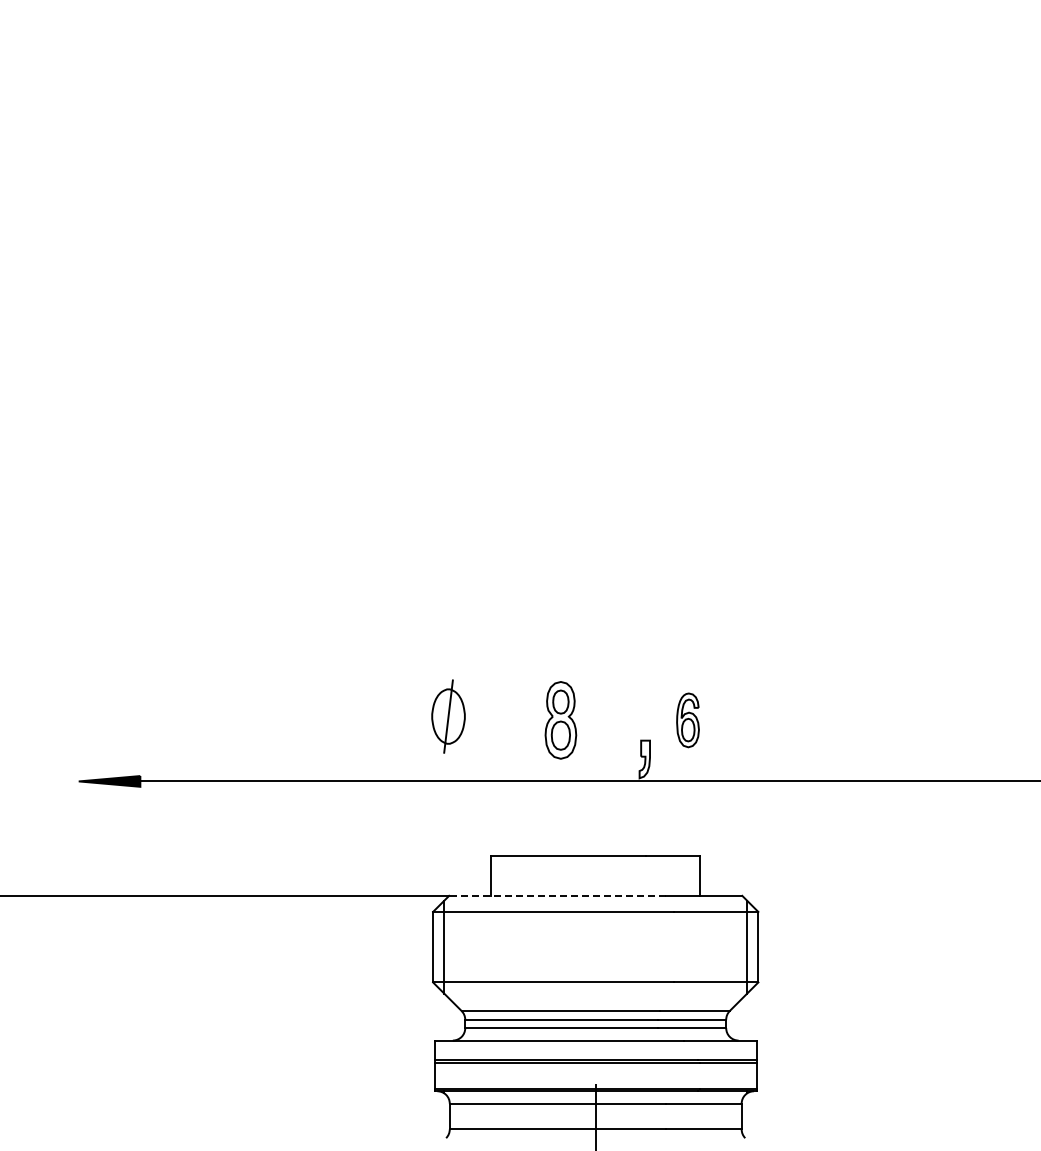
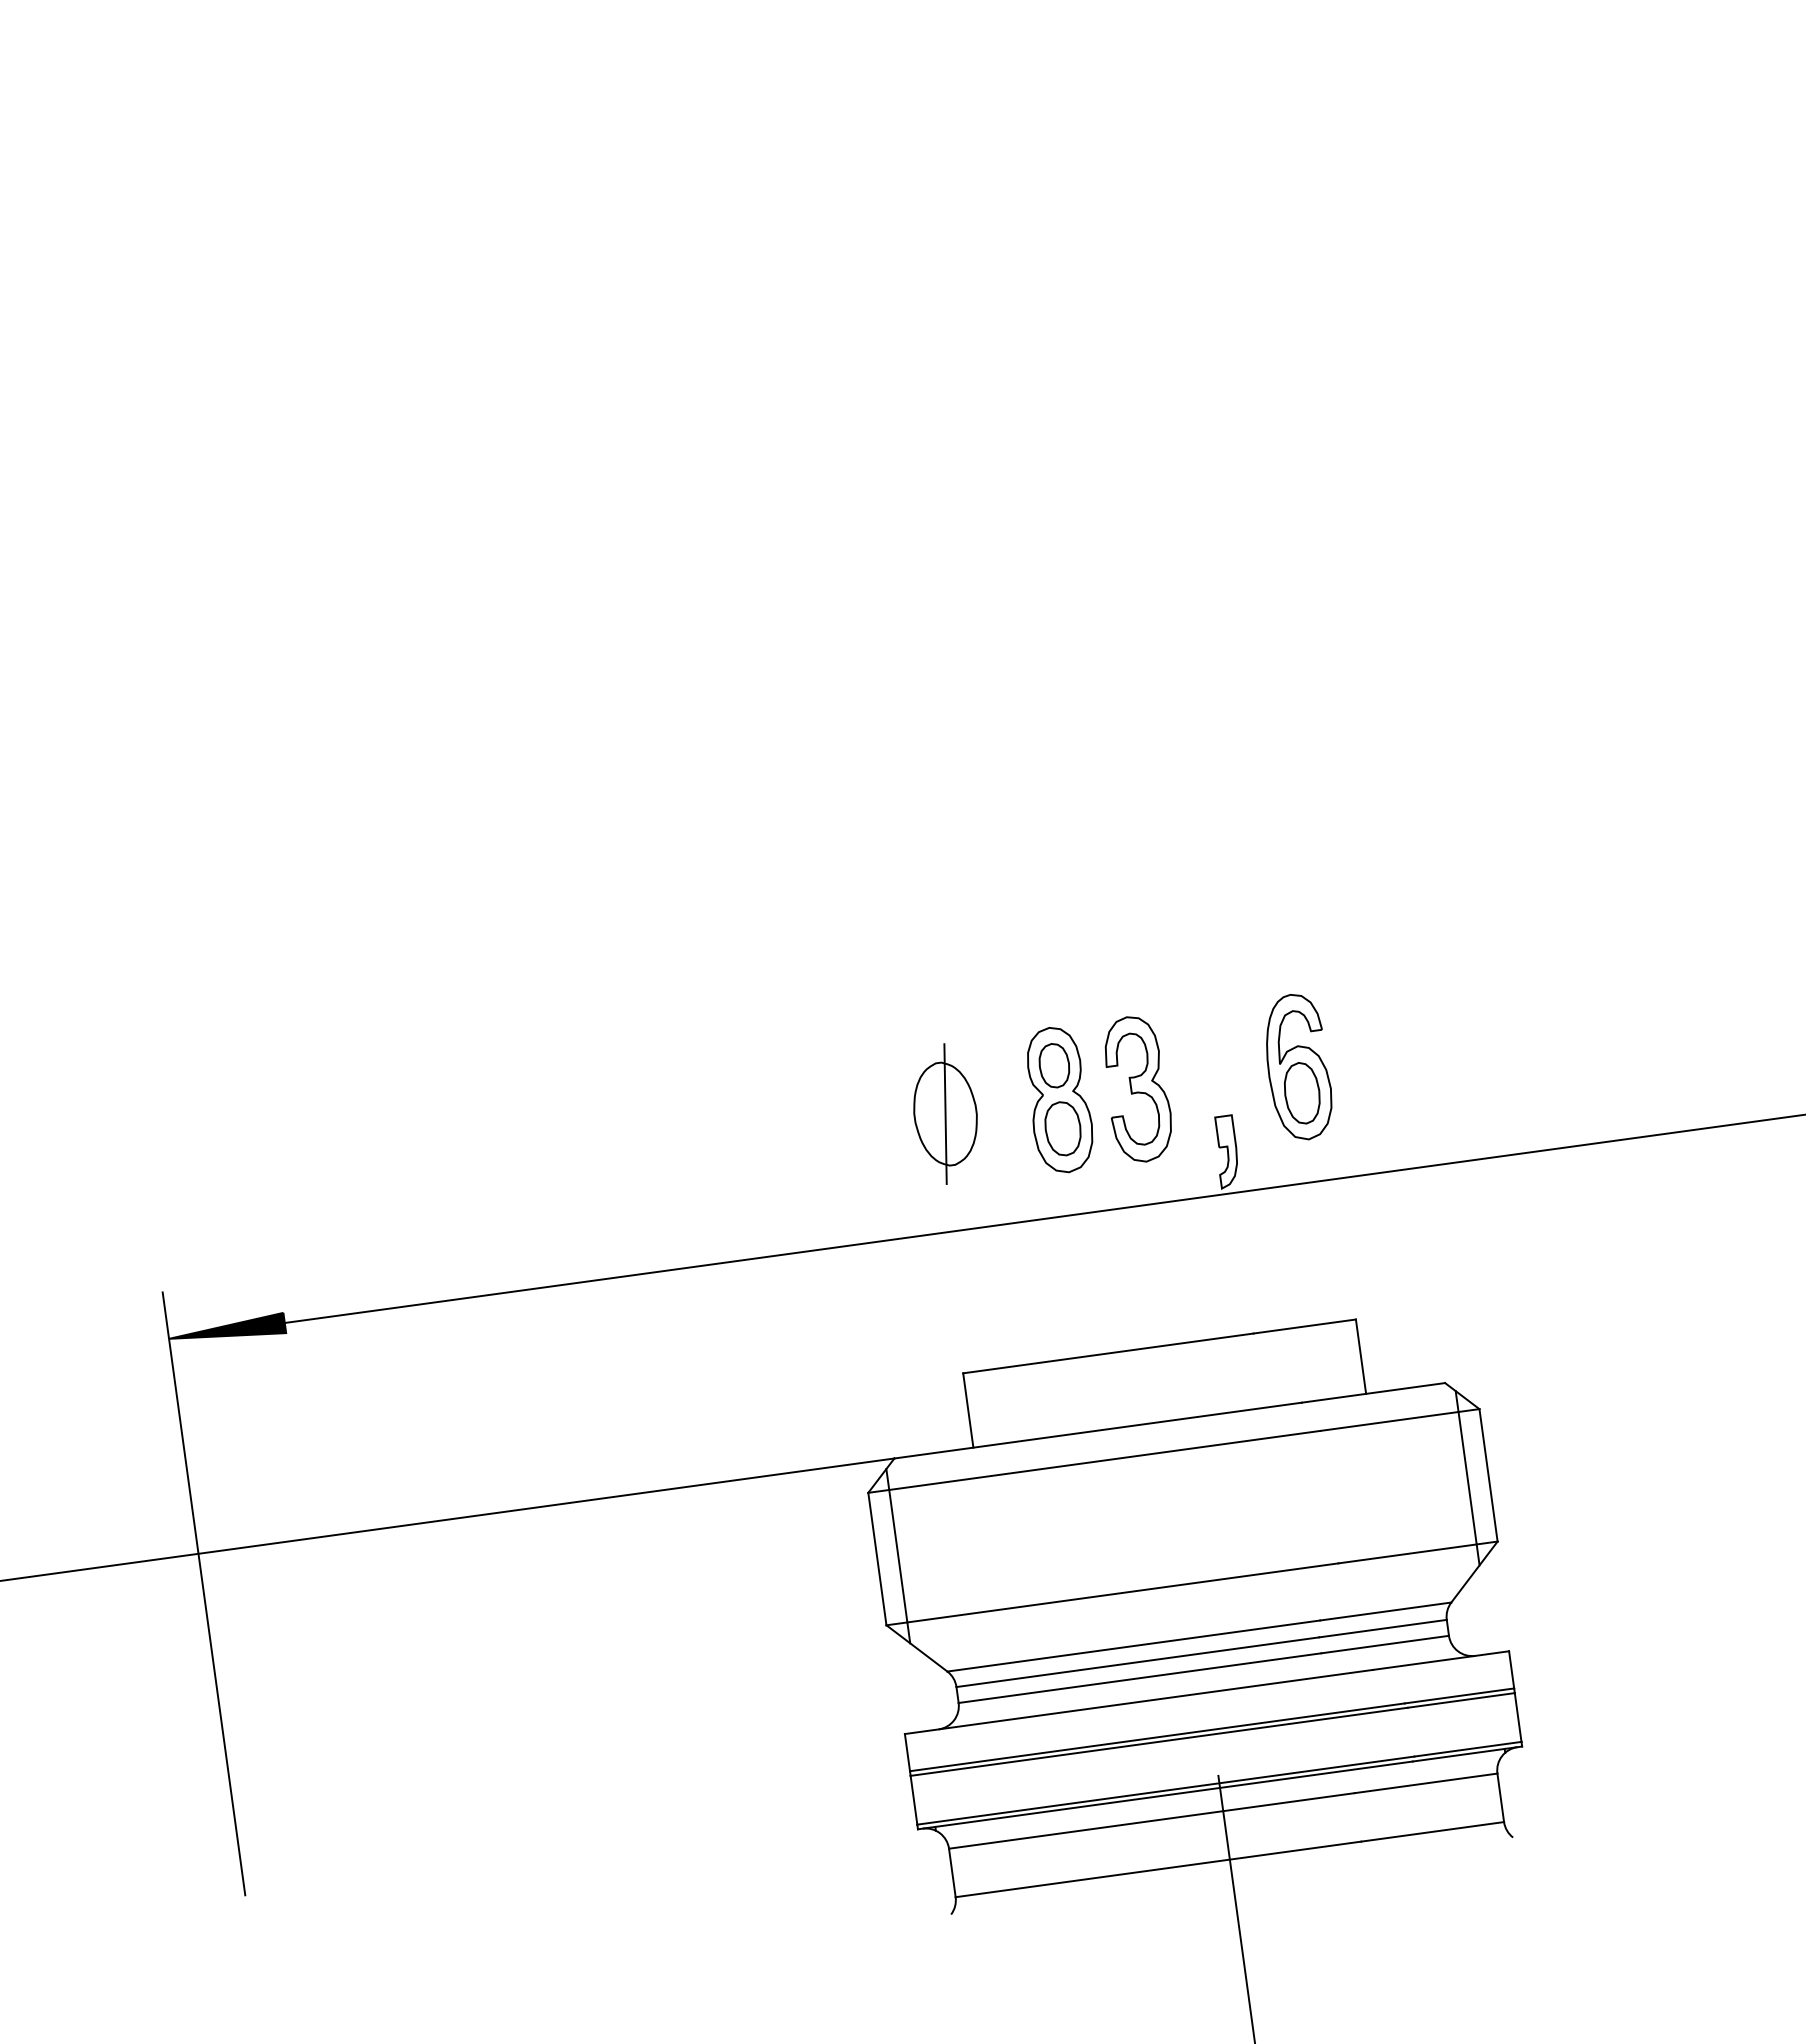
part: (448, 716) -> (945, 1113), moved
part: (602, 720) -> (1137, 1089), added
part: (687, 720) -> (1297, 1067), size x1.43
line: (557, 895) -> (1097, 1429), dashed -> solid
line: (78, 916) -> (203, 1592), added

